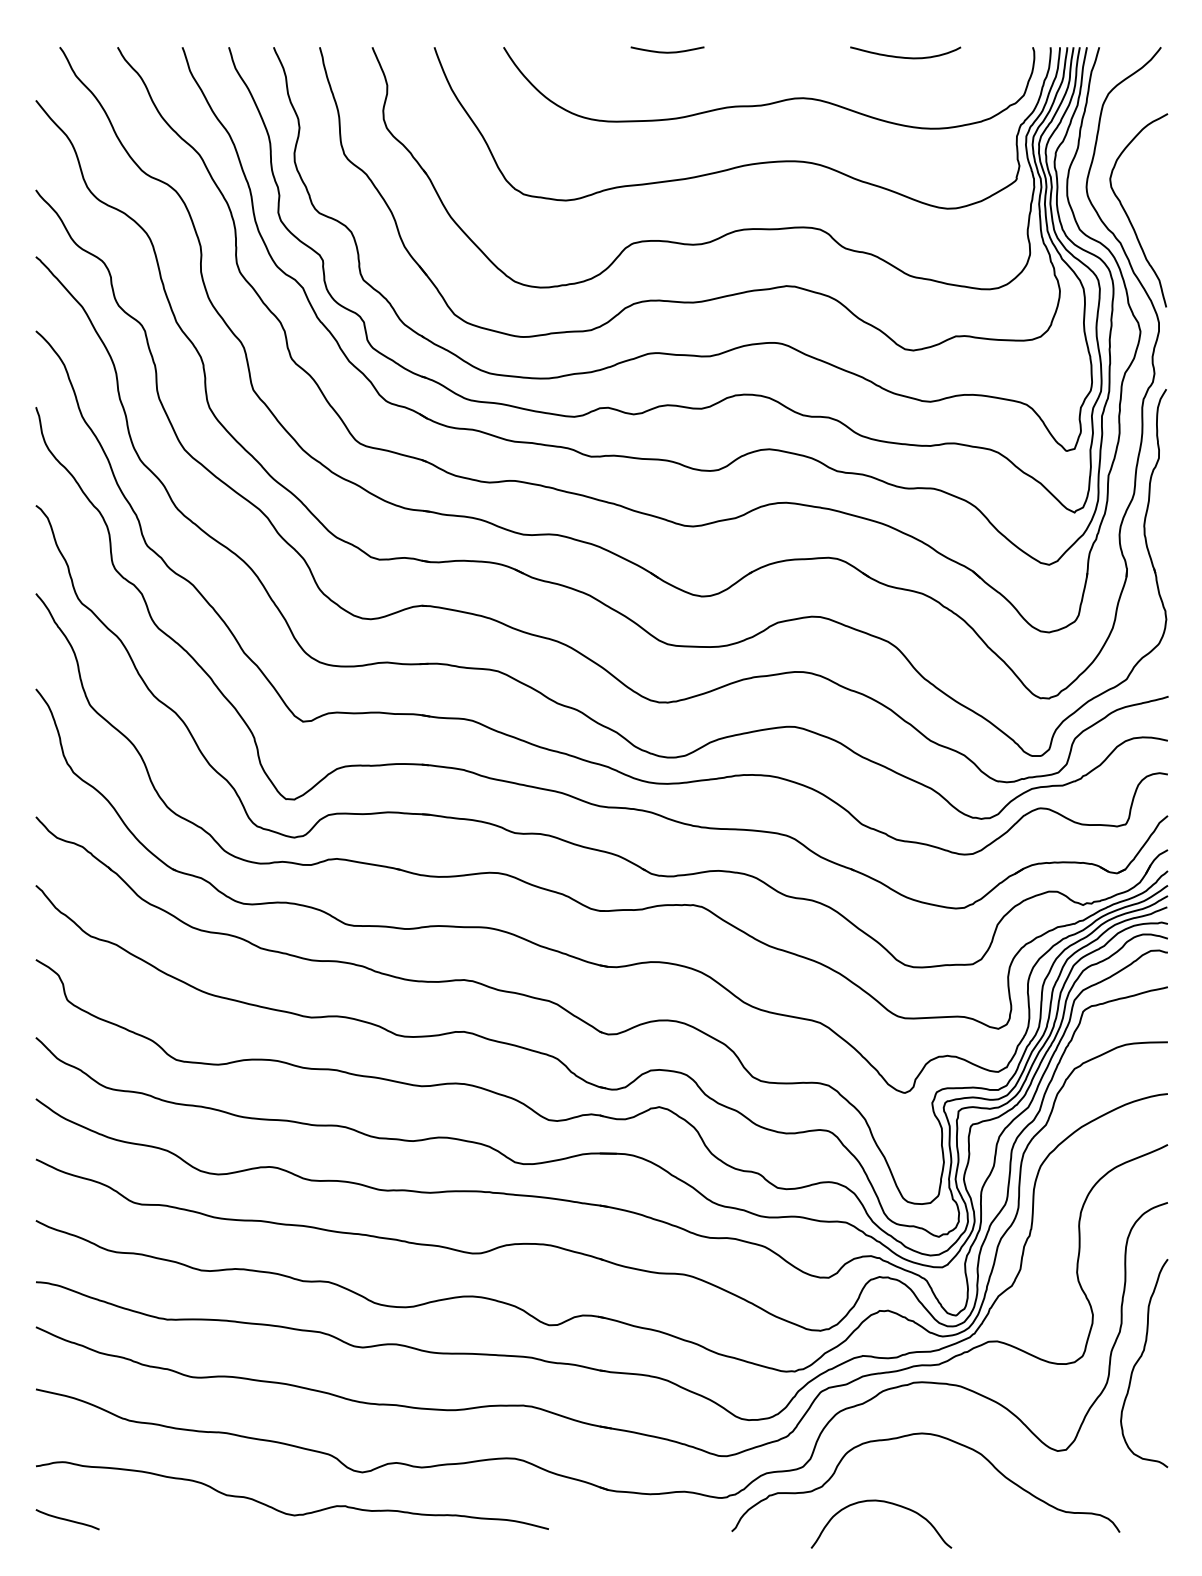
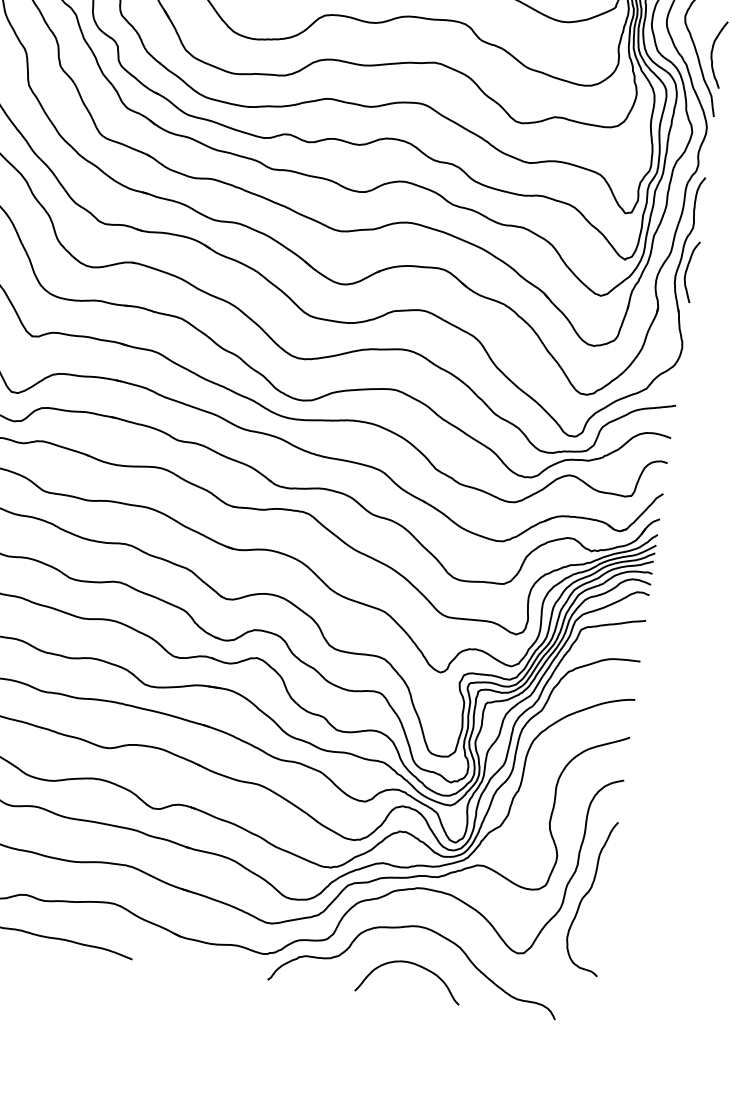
curve: (1152, 223) -> (712, 53), added
curve: (1159, 513) -> (687, 269), added
curve: (887, 1503) -> (415, 965), moved

